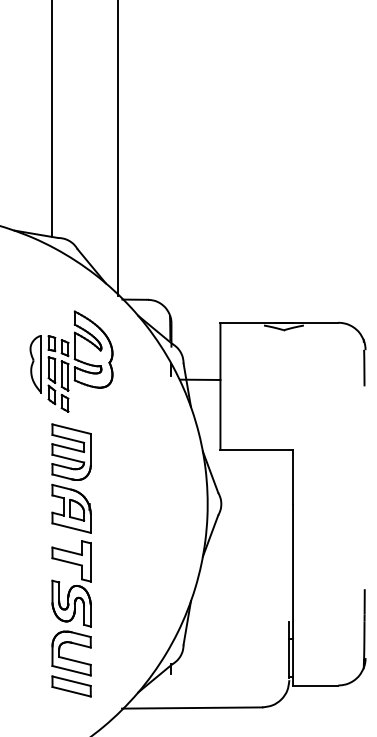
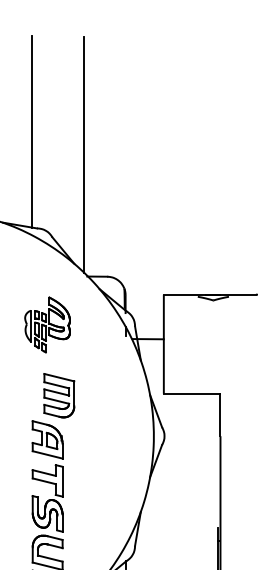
part: (71, 361) -> (47, 324), size x0.7
part: (71, 451) -> (59, 395), moved

